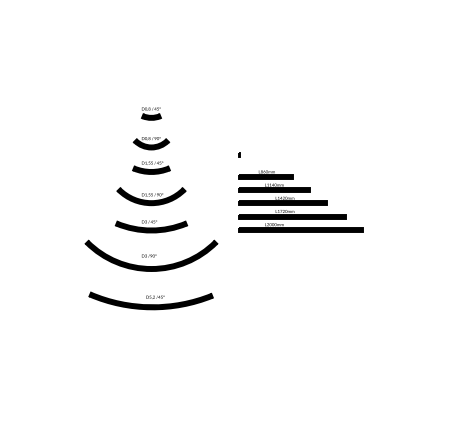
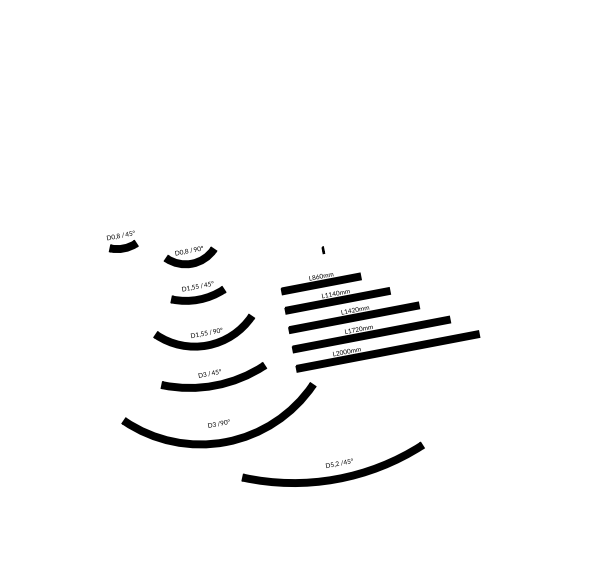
part: (151, 113) -> (122, 242), moved
part: (300, 201) -> (378, 310), moved
part: (150, 300) -> (333, 469), moved

